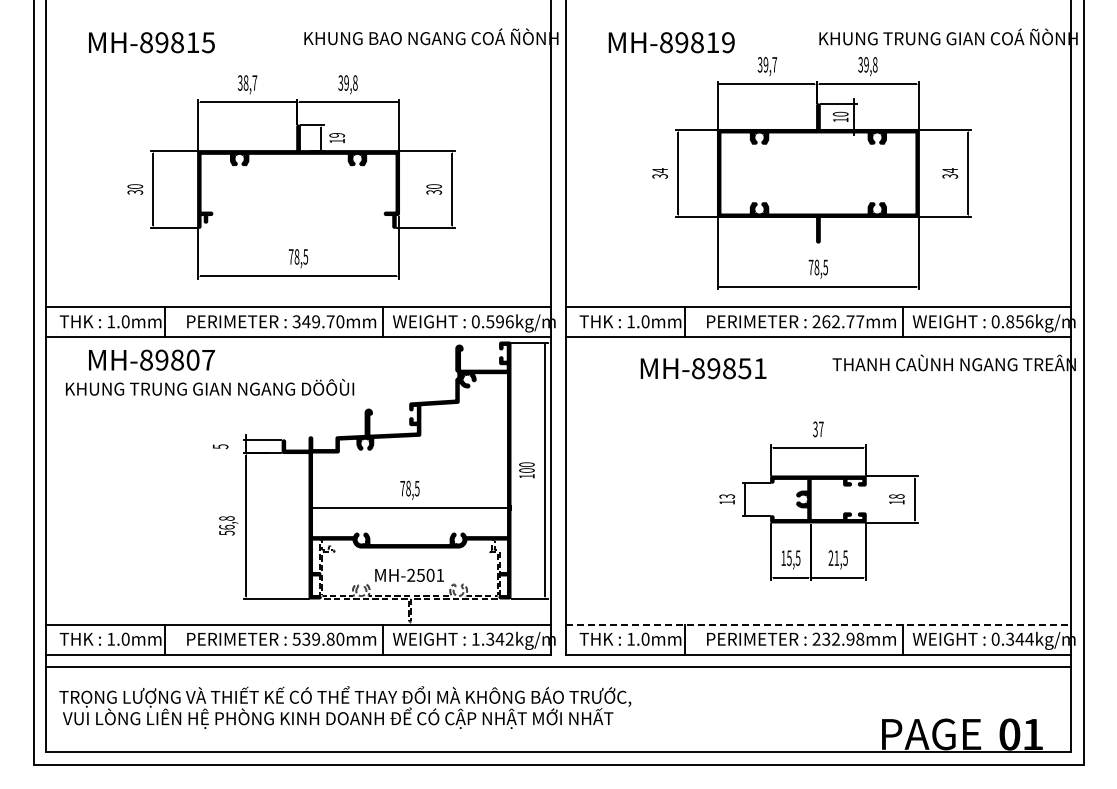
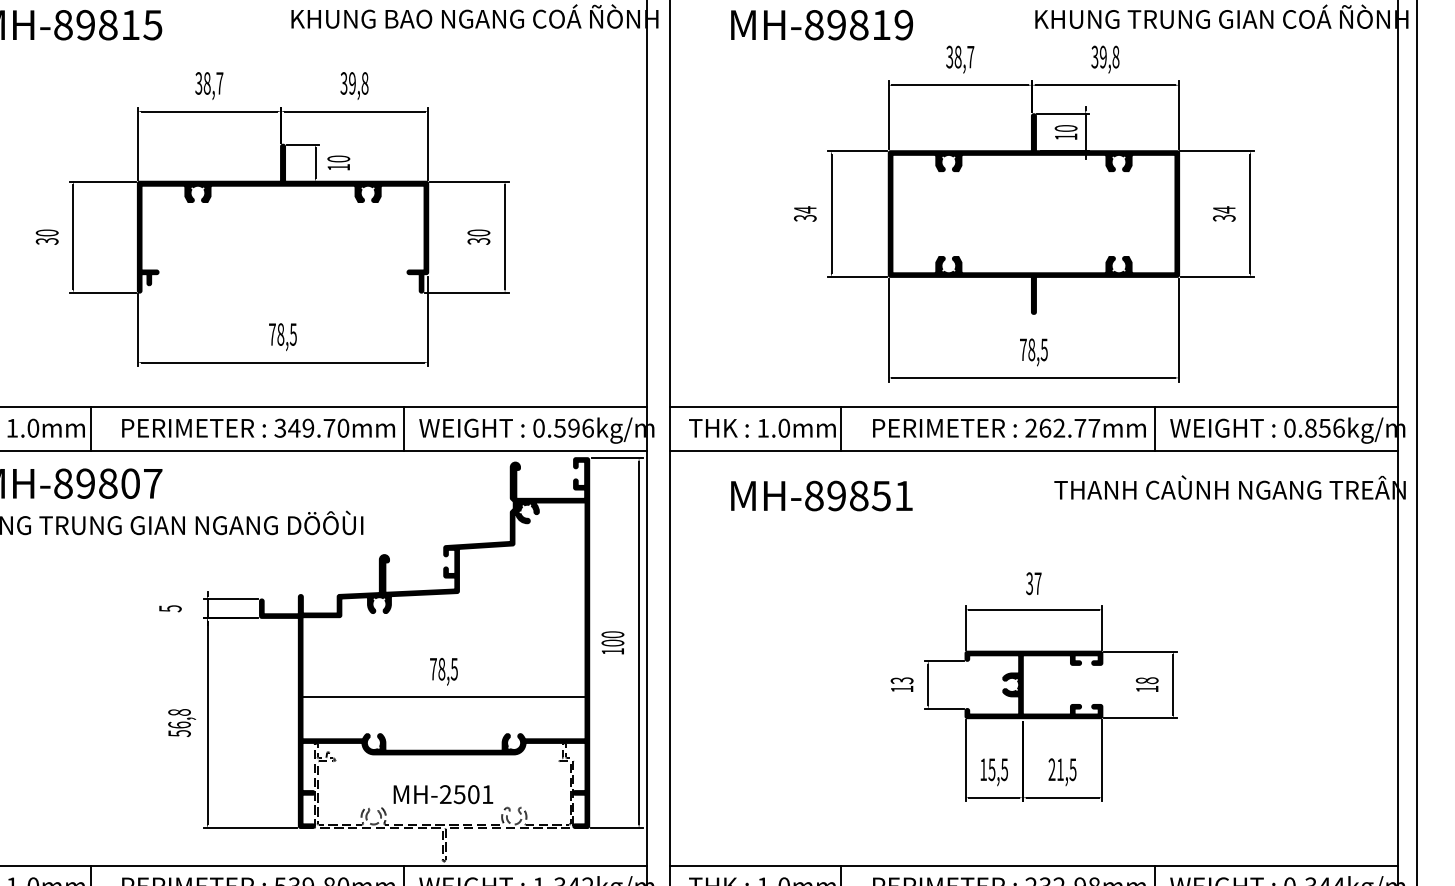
text: (765, 64) -> (957, 56), 39,7 -> 38,7
text: (336, 135) -> (337, 159), 19 -> 10
text: (703, 368) -> (821, 495), moved
line: (818, 624) -> (1034, 865), dashed -> solid

